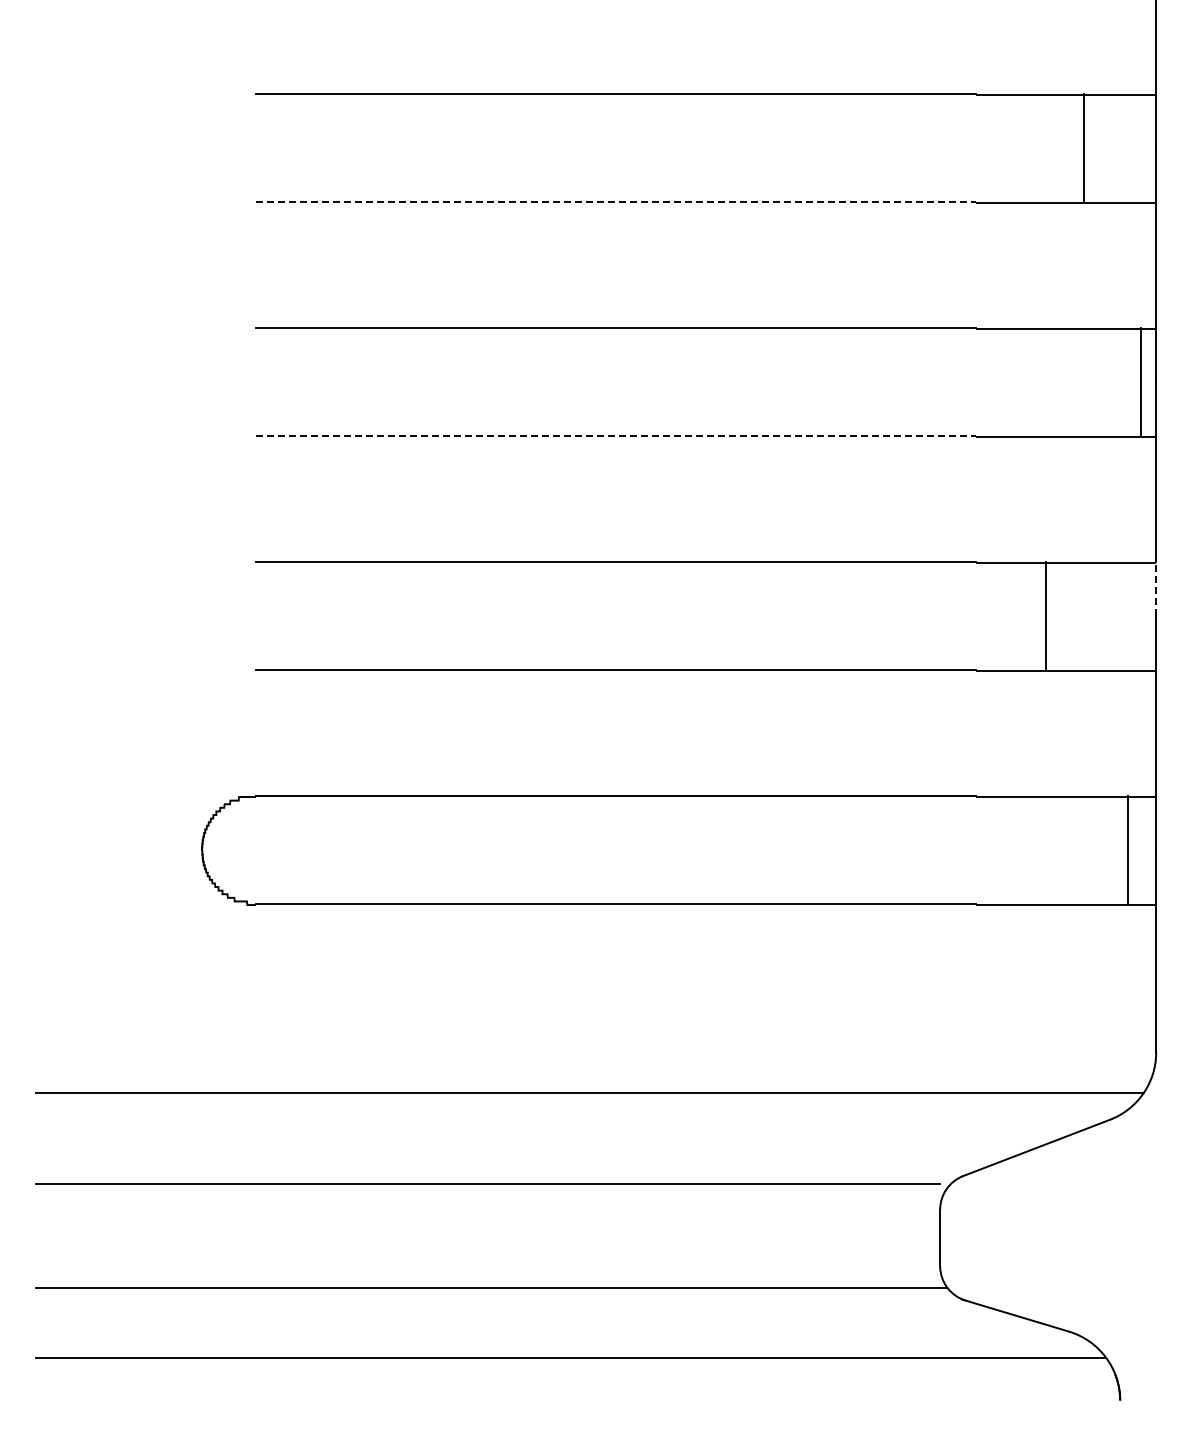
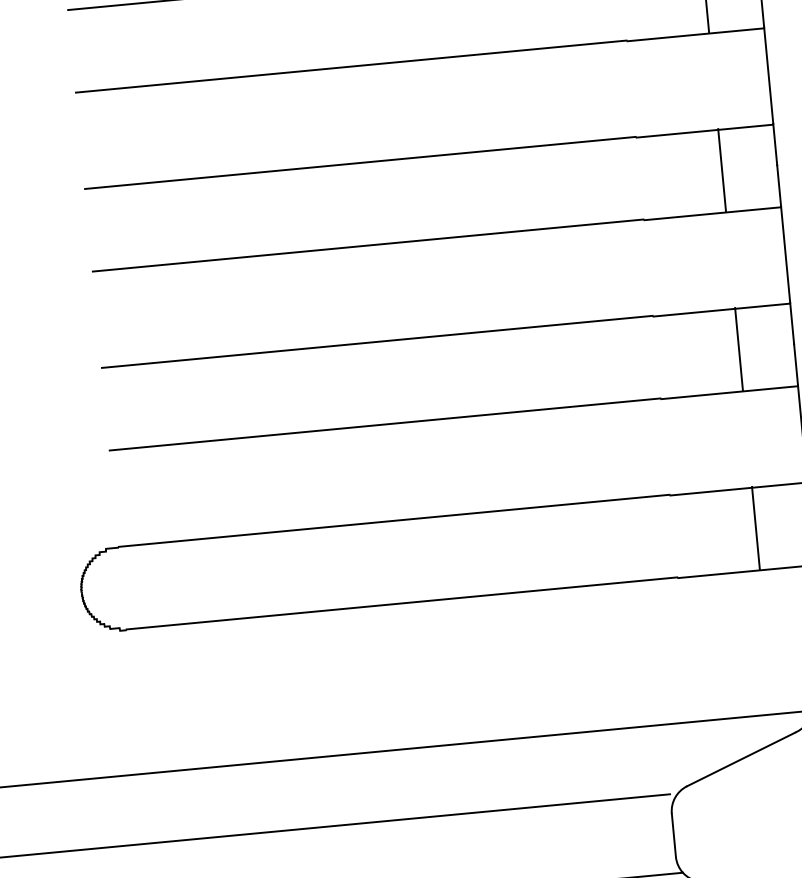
line: (616, 201) -> (351, 66), dashed -> solid
line: (1141, 381) -> (722, 170), moved
line: (616, 435) -> (368, 245), dashed -> solid
line: (1156, 588) -> (792, 323), dashed -> solid
line: (1046, 615) -> (739, 348), moved
line: (1128, 850) -> (756, 528), moved

